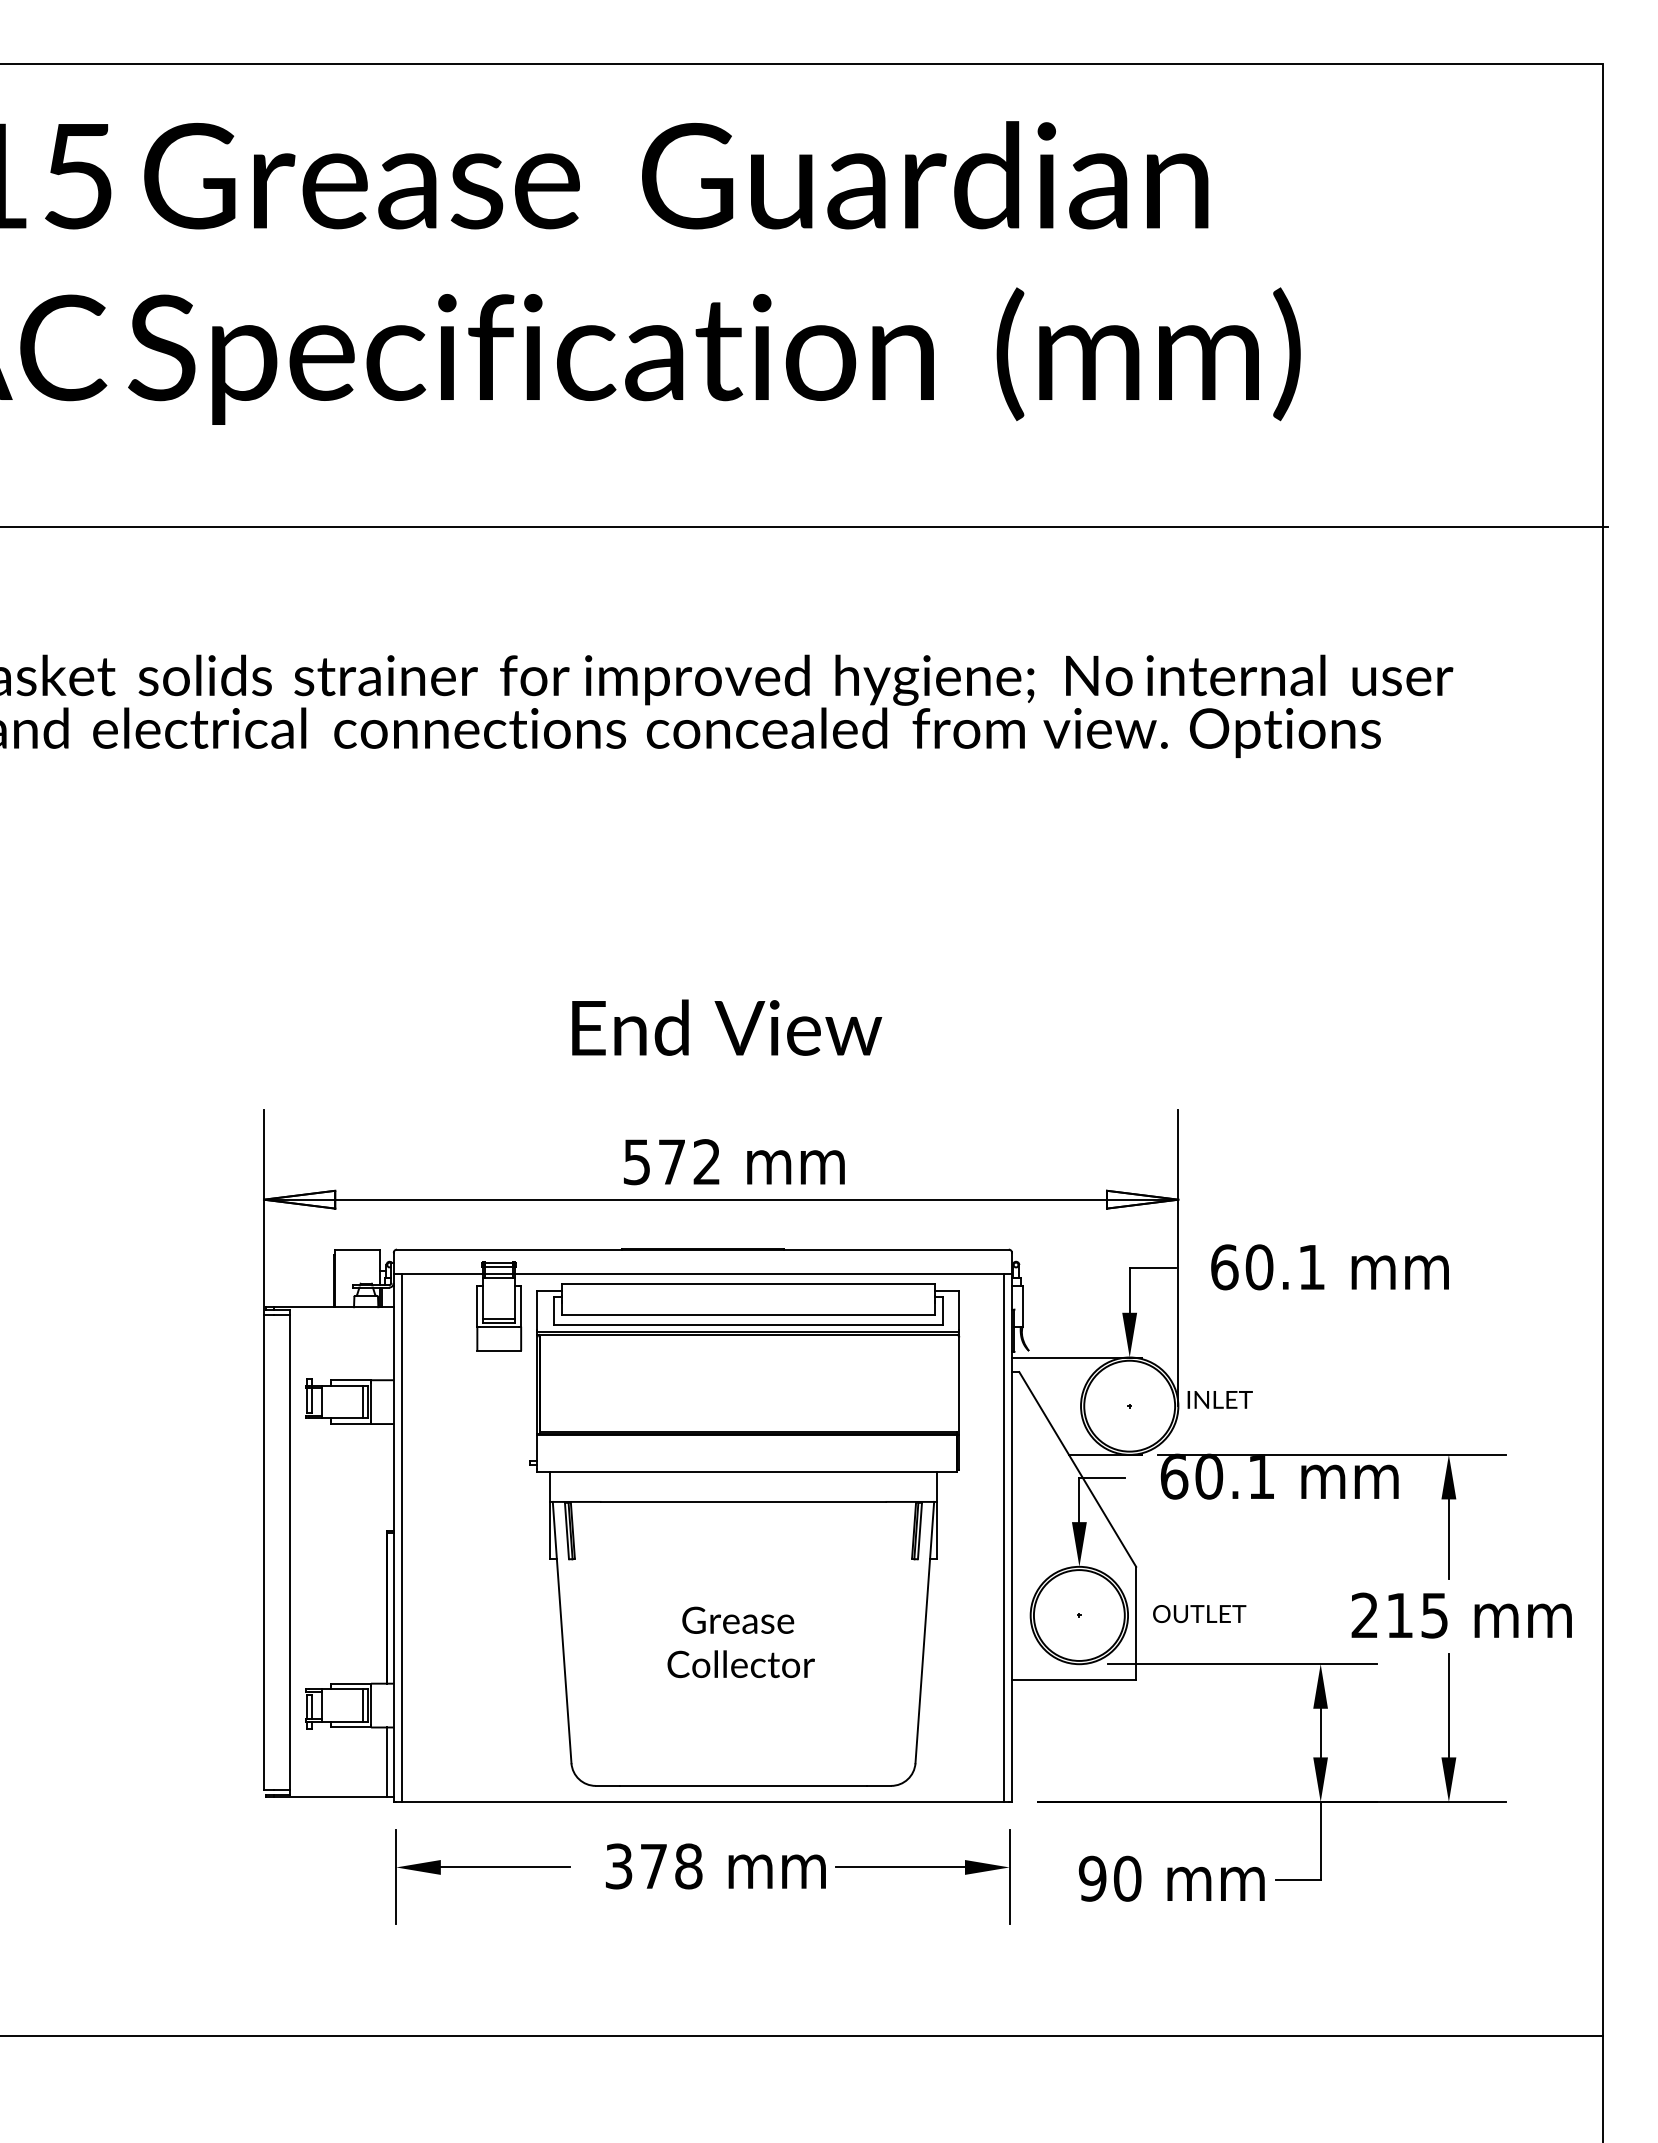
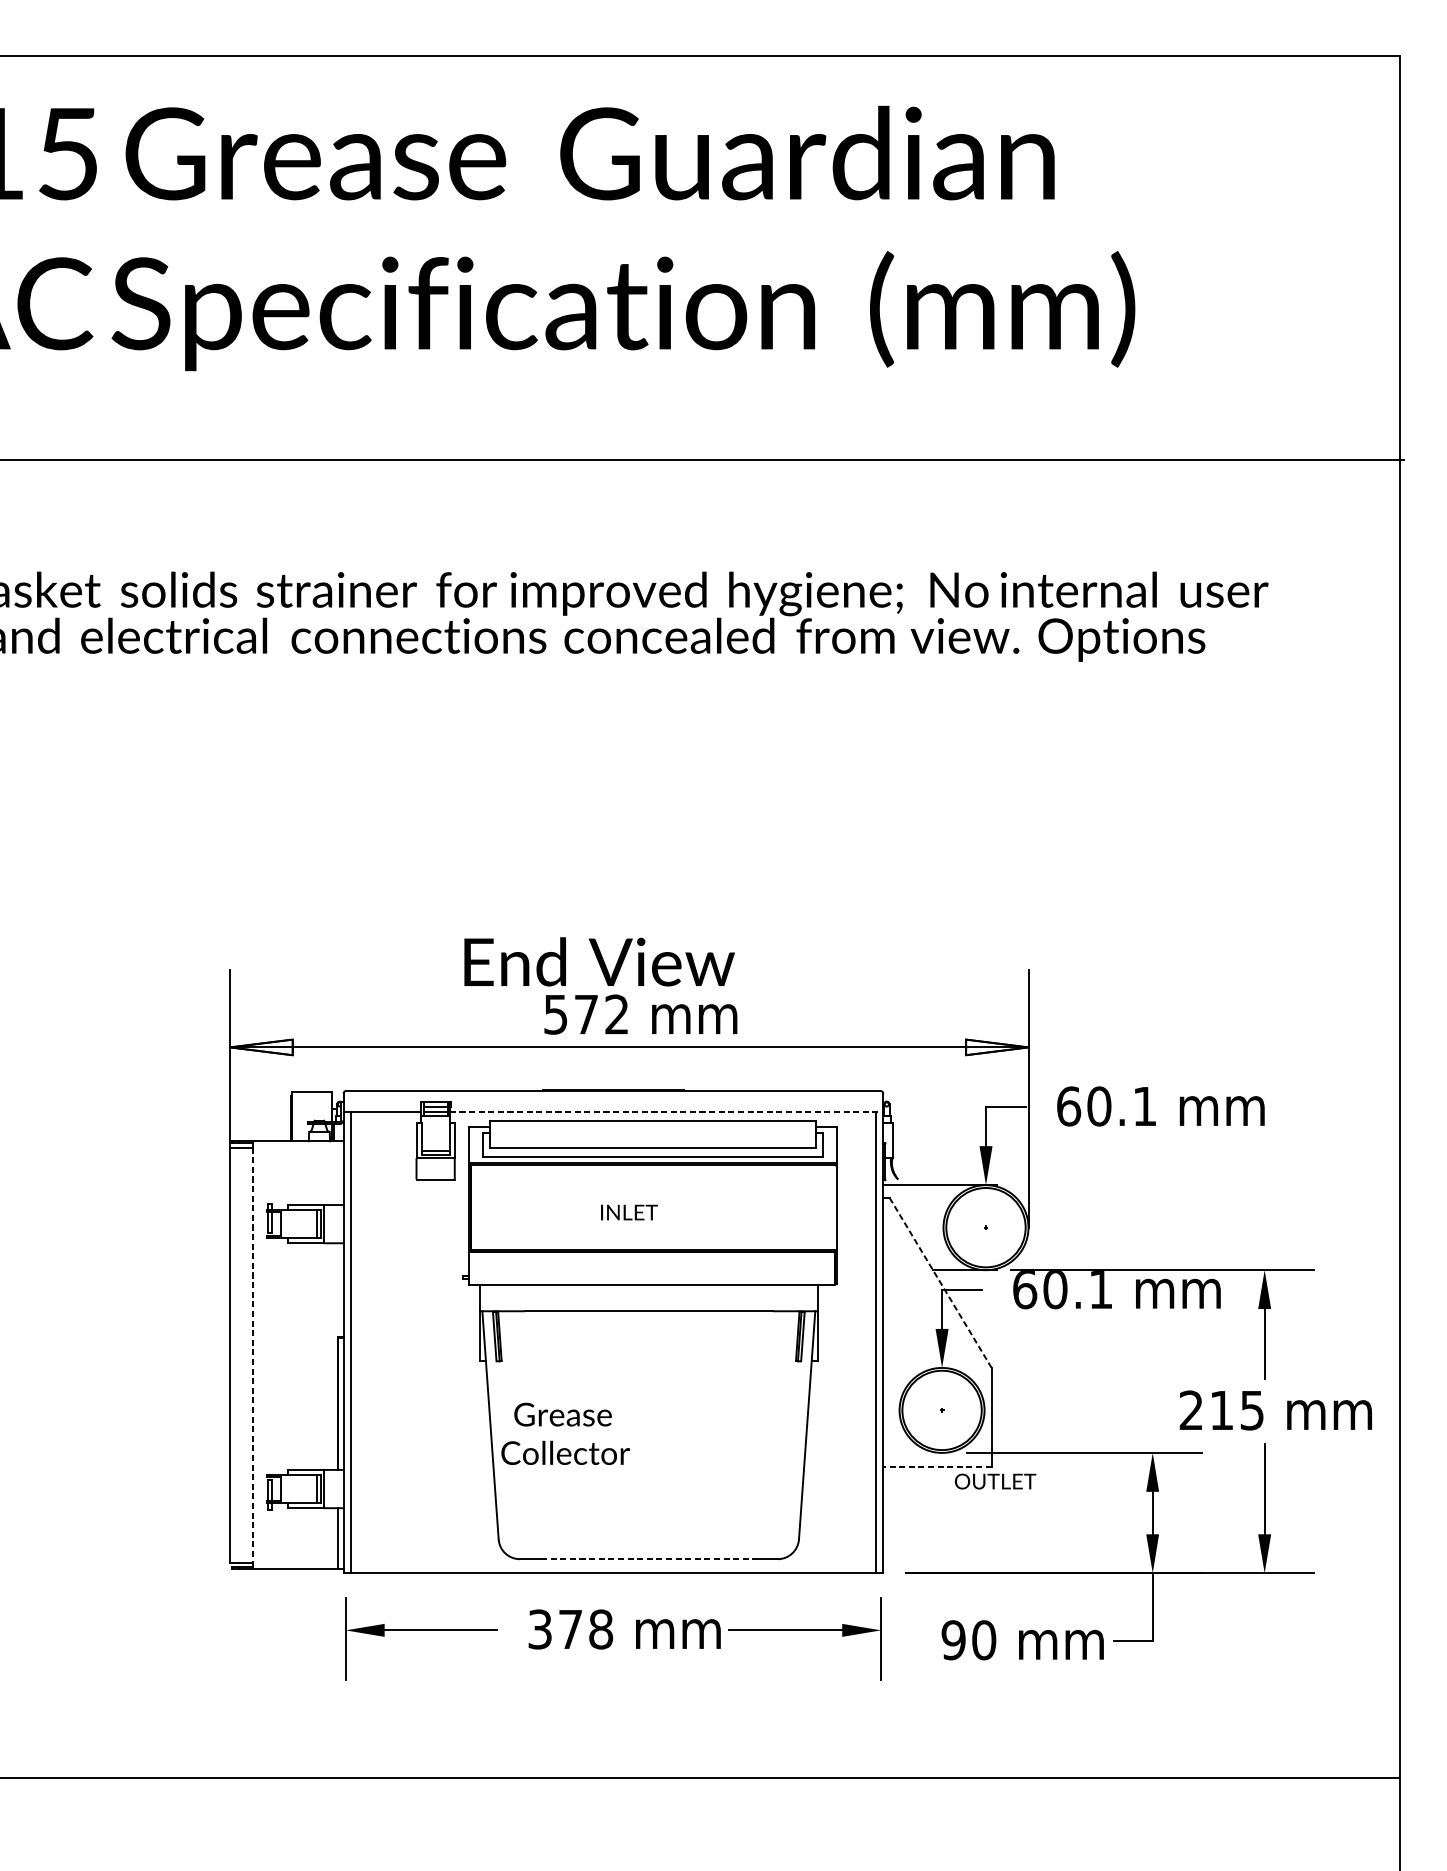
text: (727, 1027) -> (599, 961), moved
line: (764, 1273) -> (667, 1111), solid -> dashed
text: (1219, 1399) -> (628, 1212), moved
line: (1077, 1469) -> (940, 1282), solid -> dashed
line: (289, 1552) -> (252, 1355), solid -> dashed
text: (1199, 1614) -> (995, 1481), moved
text: (740, 1642) -> (565, 1433), moved
line: (1073, 1680) -> (936, 1467), solid -> dashed
line: (743, 1785) -> (648, 1558), solid -> dashed

